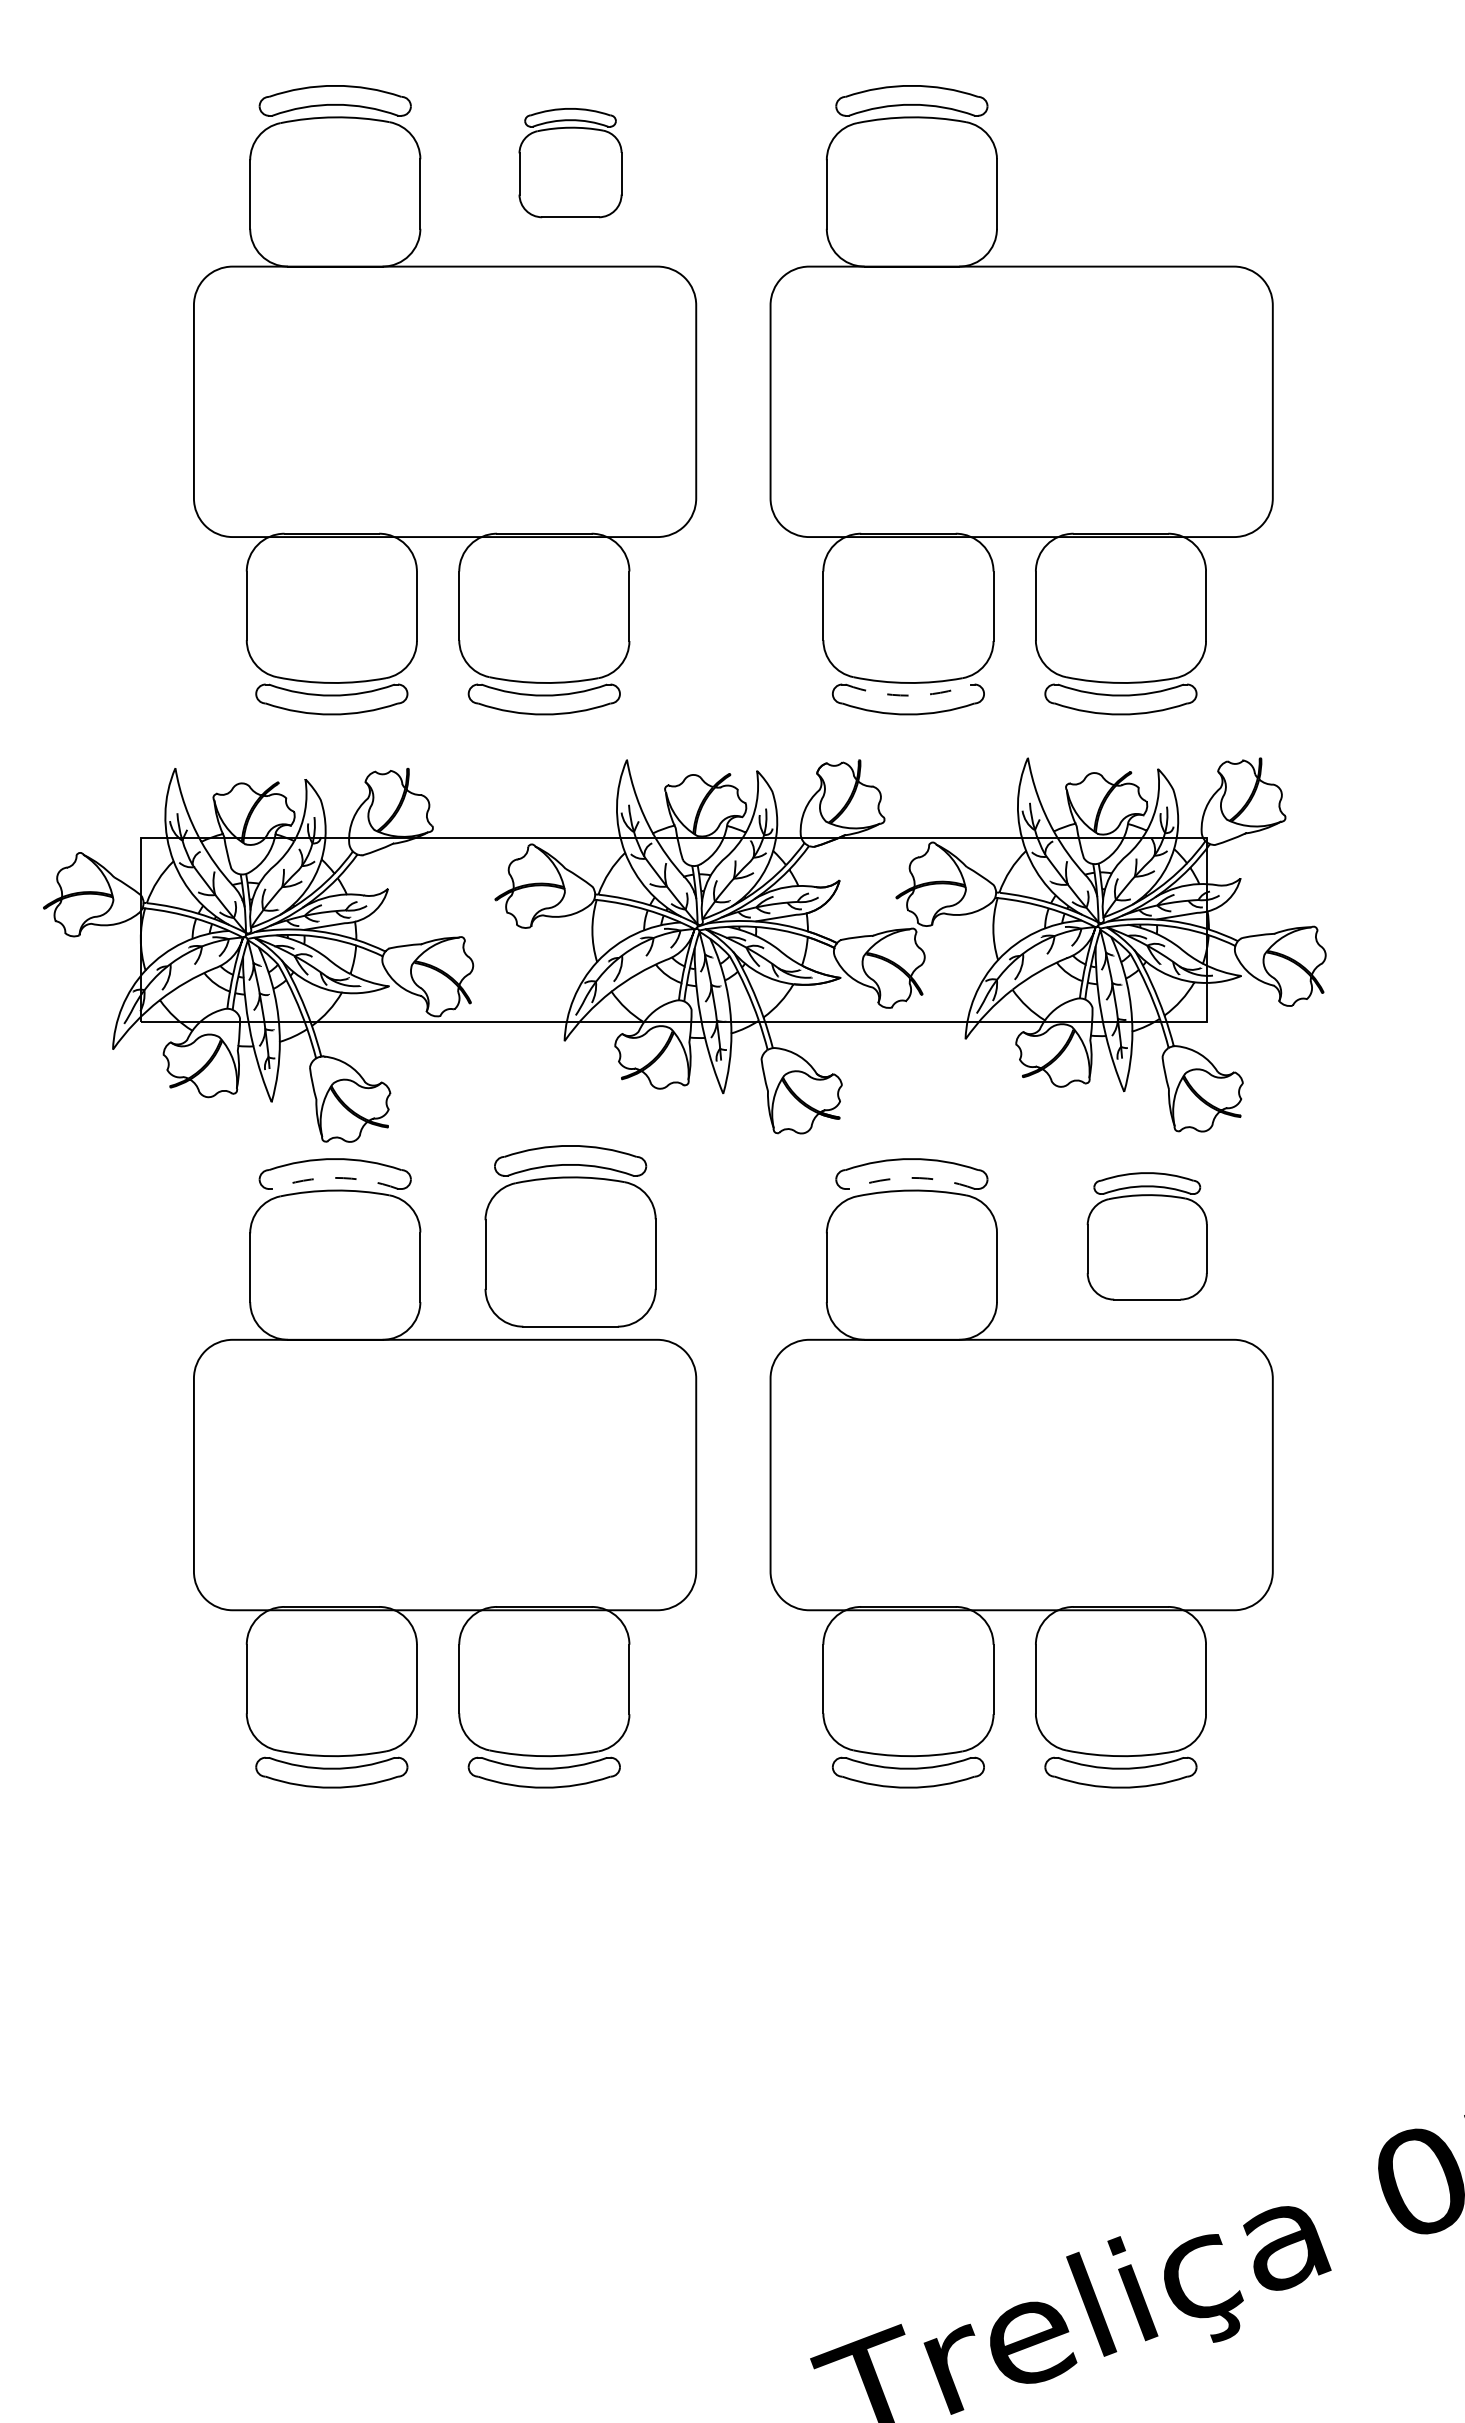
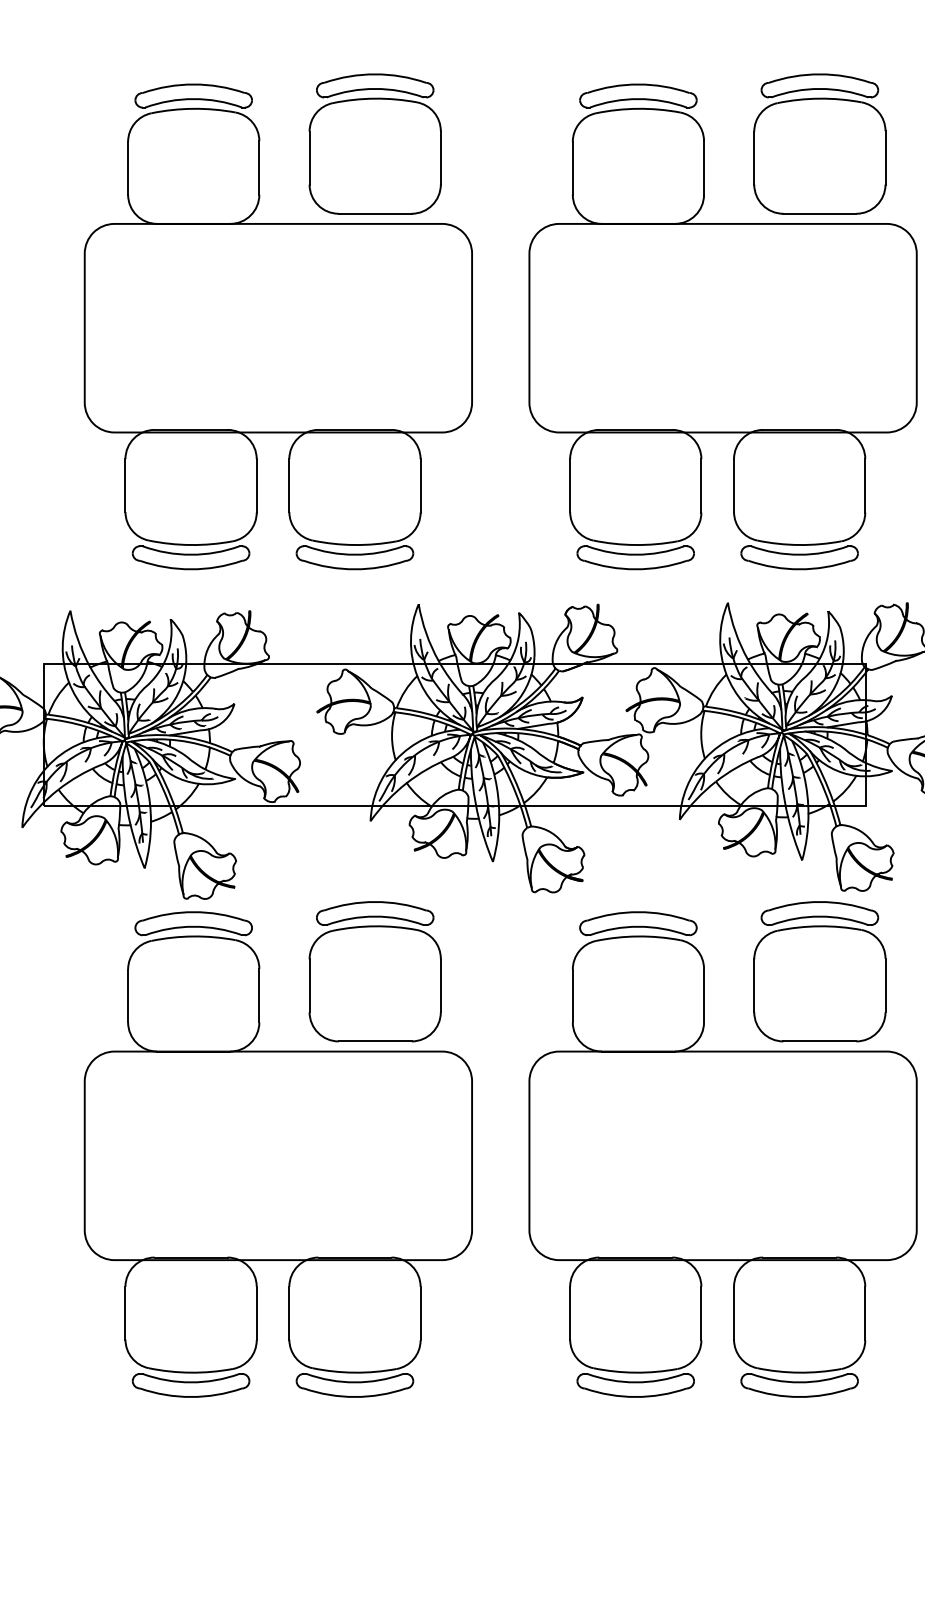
part: (570, 162) -> (375, 143), size x1.67
part: (1147, 162) -> (820, 143), added
arc: (908, 695) -> (635, 554), dashed -> solid
arc: (335, 1177) -> (193, 926), dashed -> solid
arc: (911, 1177) -> (638, 926), dashed -> solid
part: (1147, 1236) -> (820, 971), size x1.43

